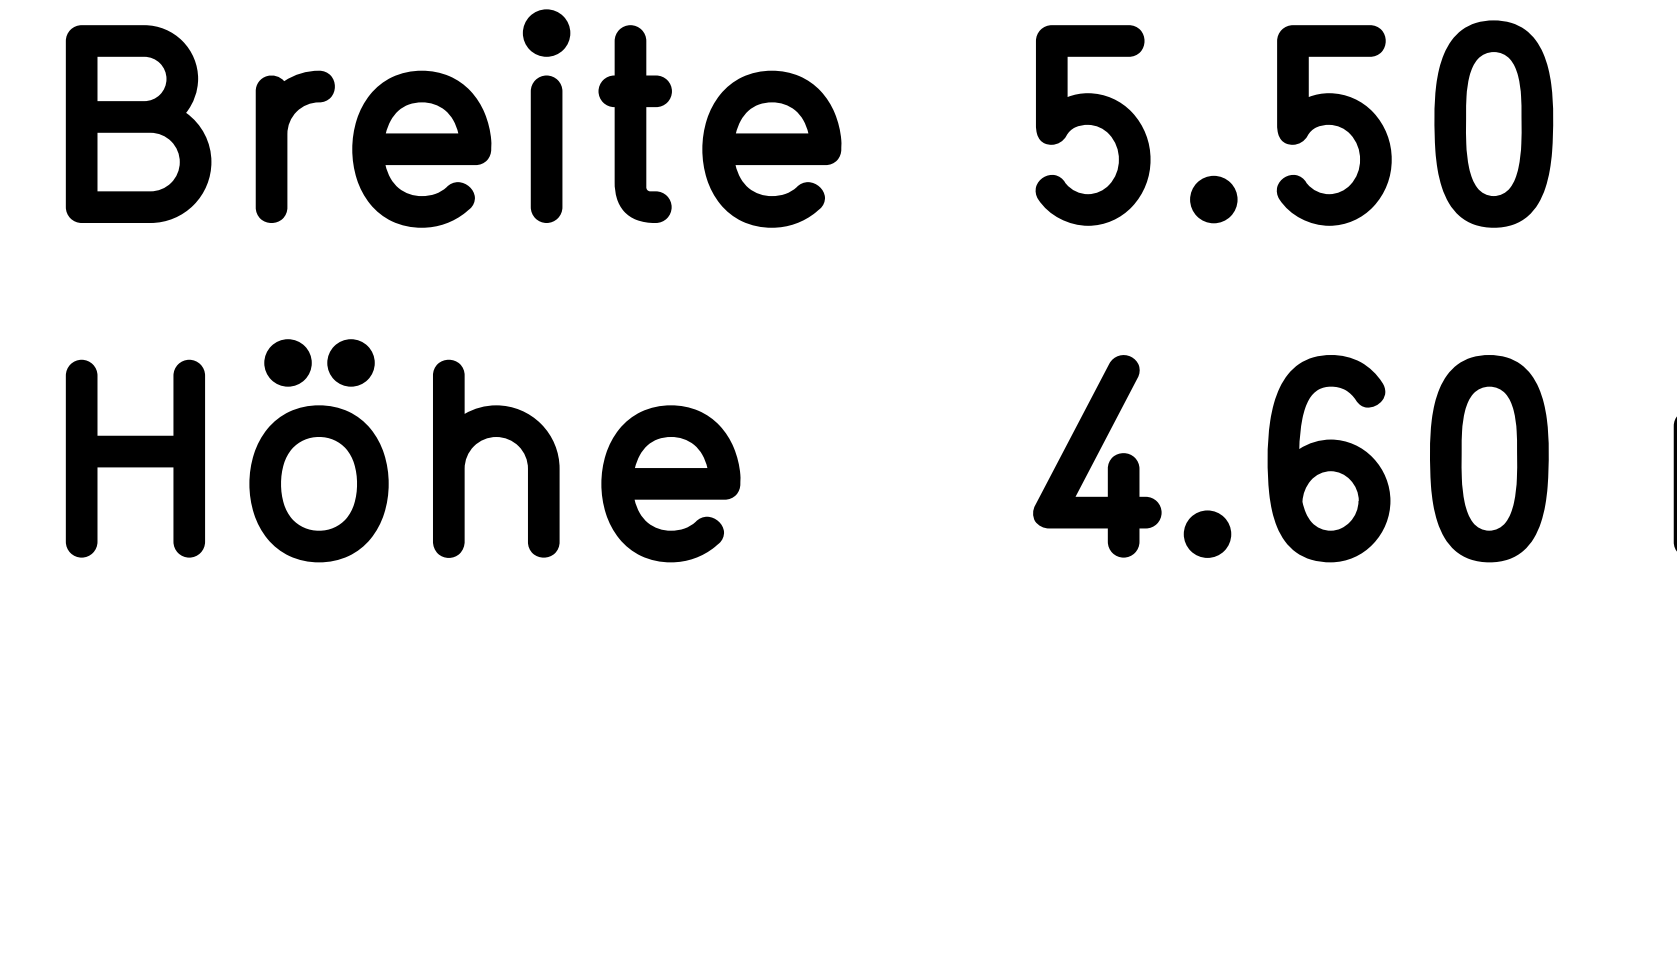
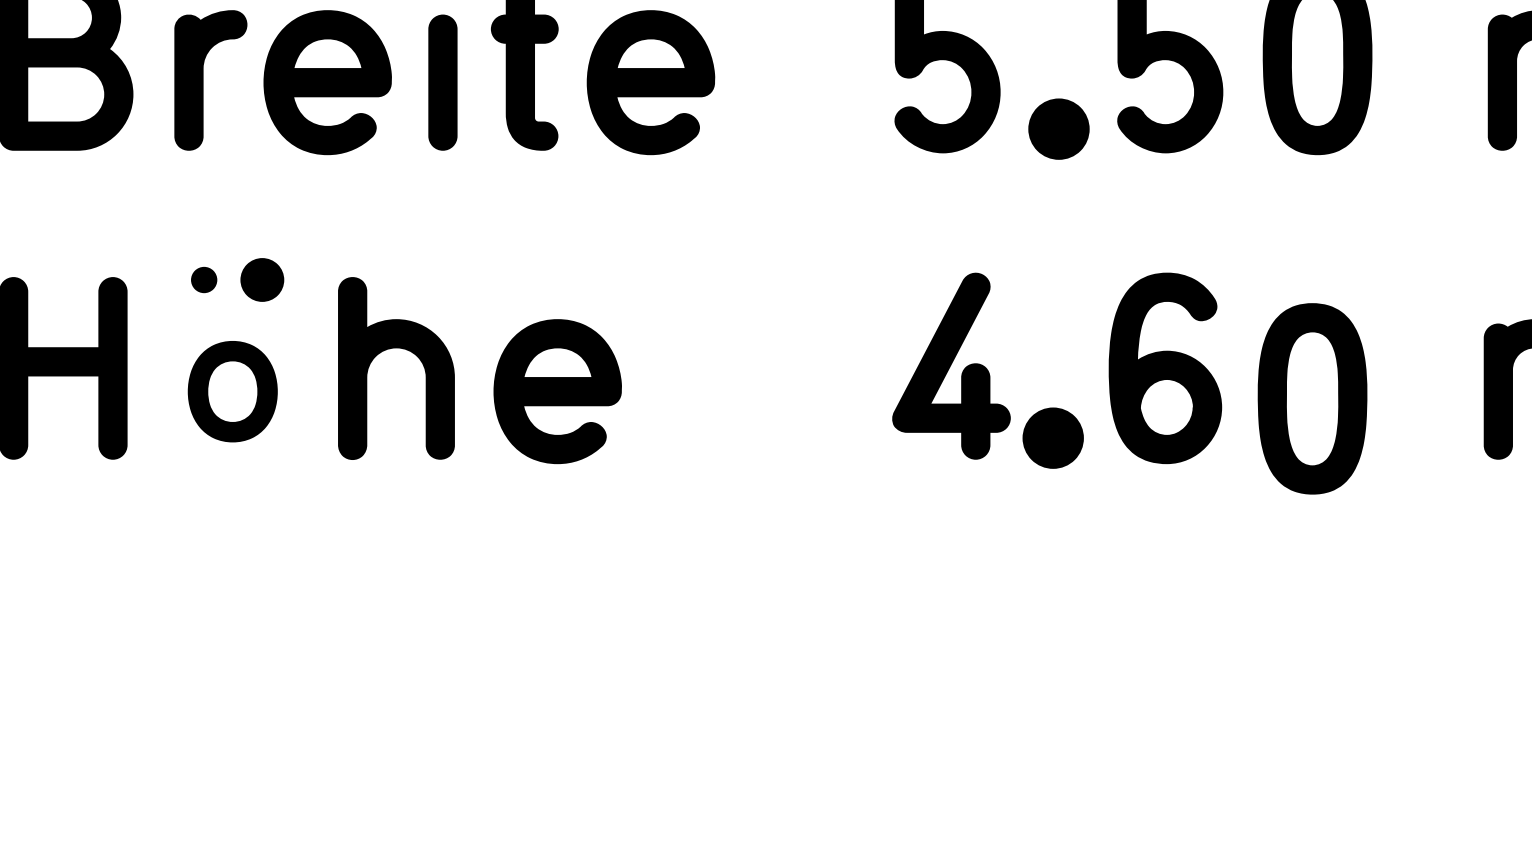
part: (1213, 199) -> (1058, 129), size x1.4
part: (287, 362) -> (203, 279), size x0.6
part: (1489, 458) -> (1312, 398), moved
part: (318, 483) -> (232, 391), size x0.7
part: (1207, 533) -> (1053, 437), size x1.4

